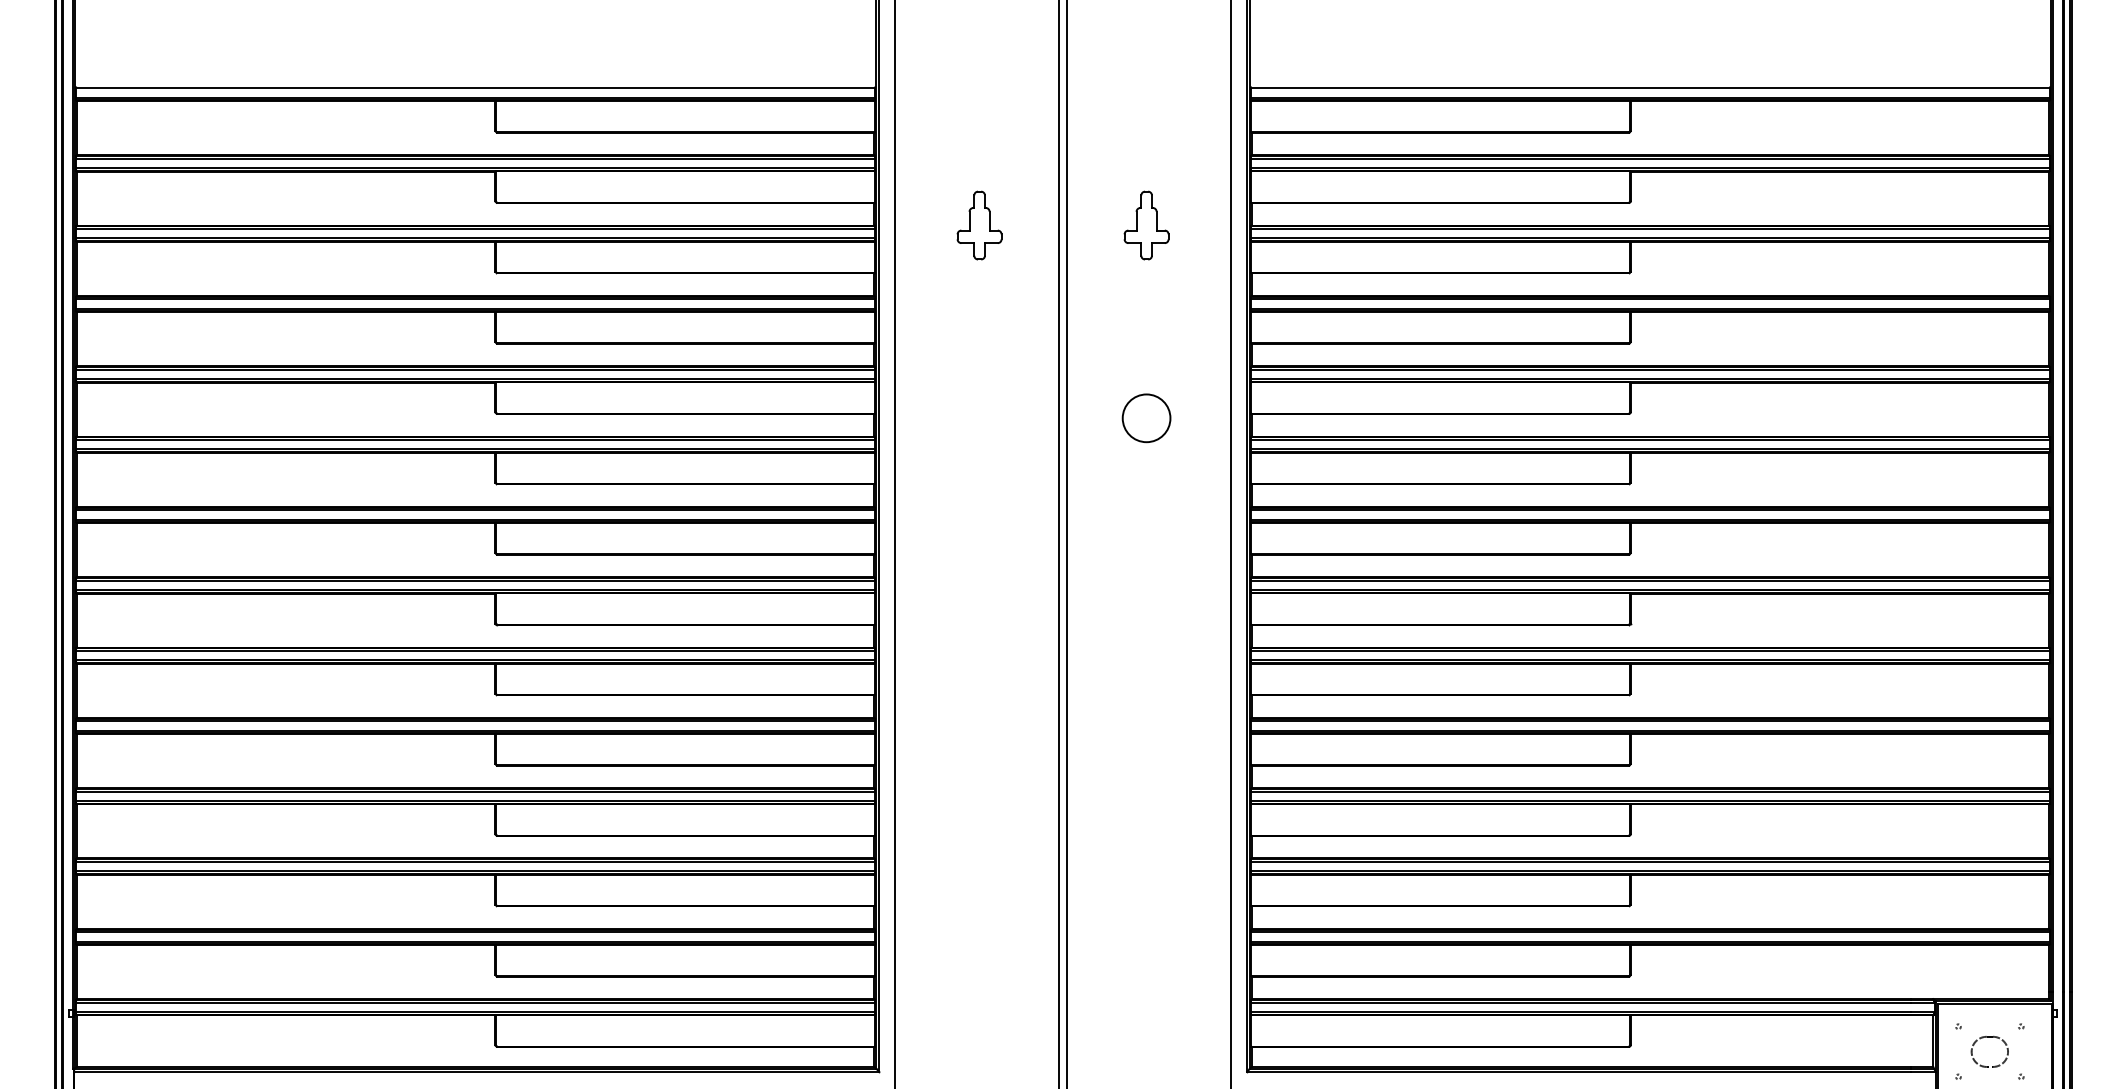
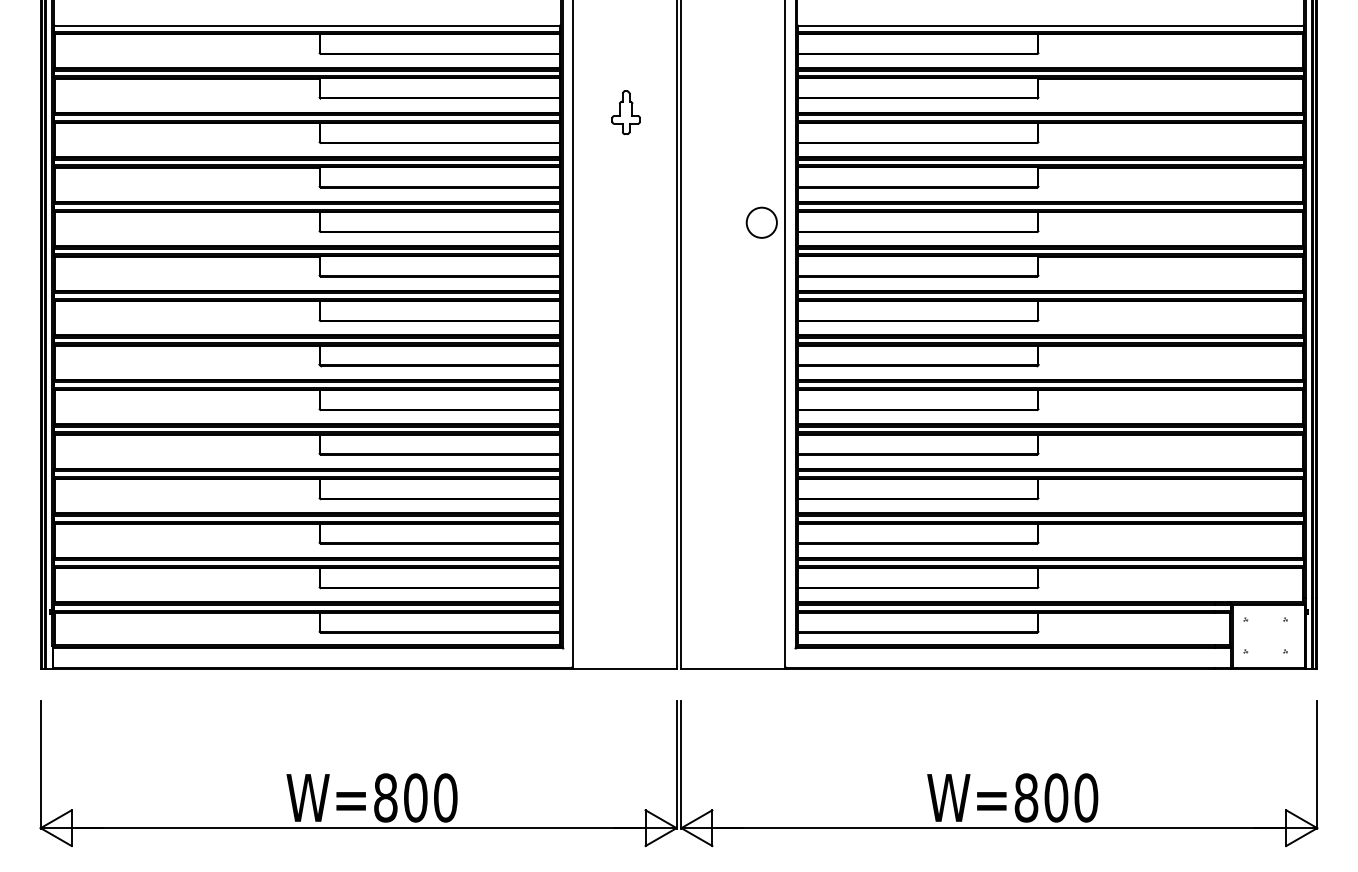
part: (1146, 225) -> (731, 112), removed
circle: (1146, 417) -> (761, 222), moved
part: (1986, 1038) -> (1263, 627), removed

